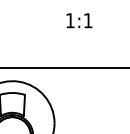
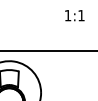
text: (78, 20) -> (74, 15), moved

